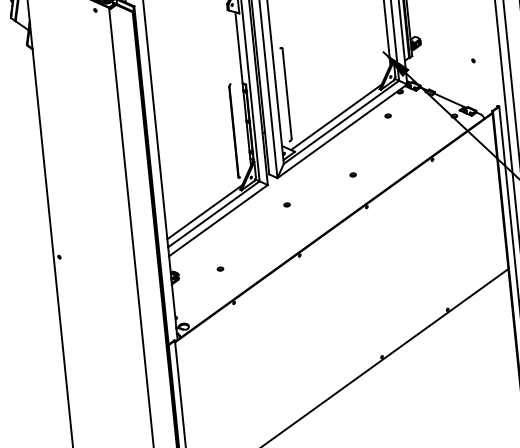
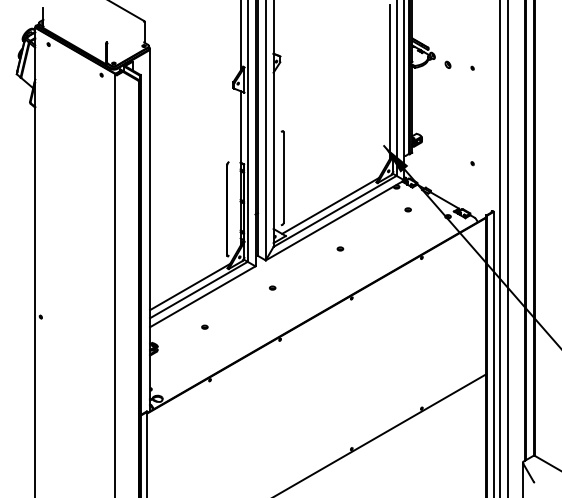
part: (387, 115) -> (407, 209), moved
part: (353, 174) -> (340, 248), moved
part: (220, 268) -> (204, 326), moved

